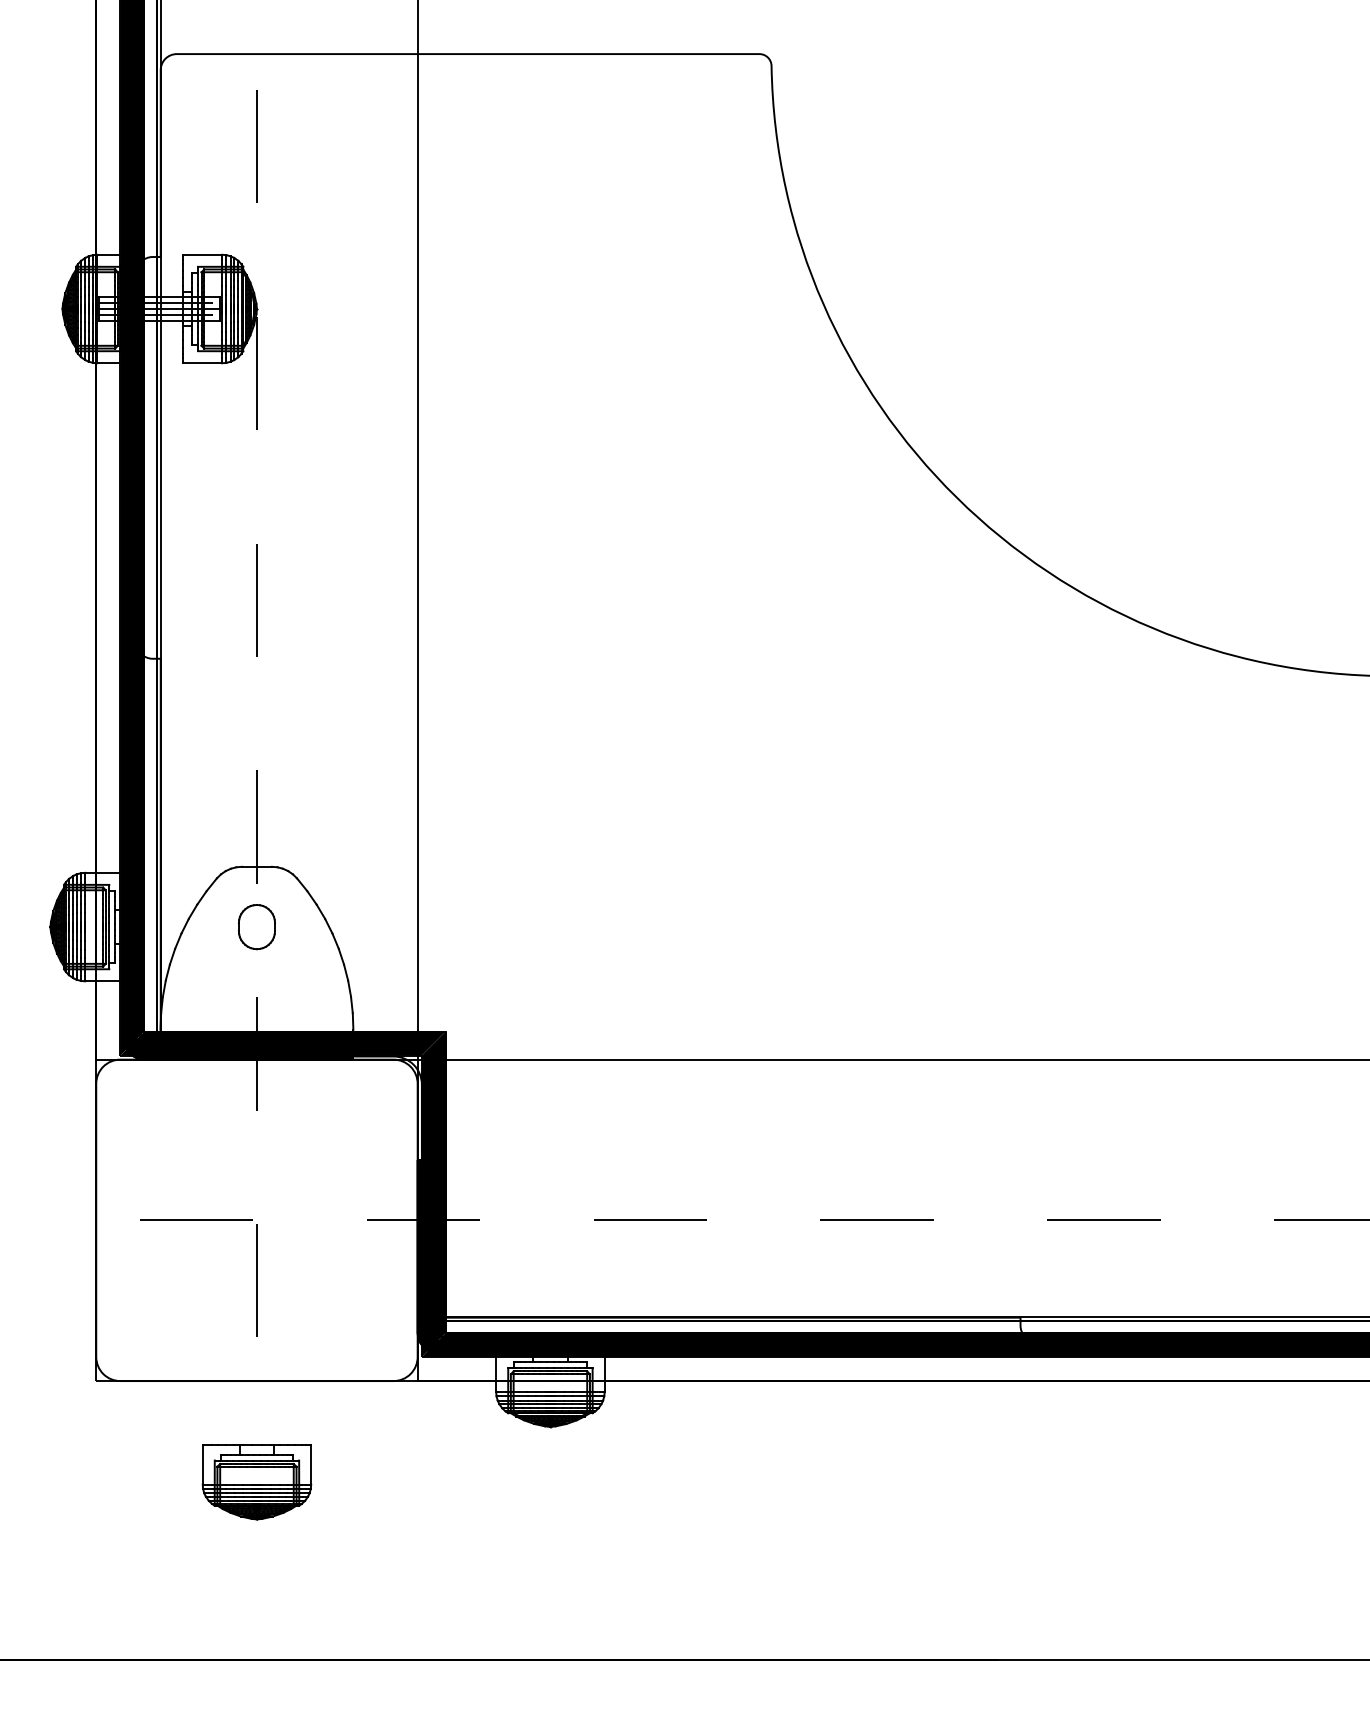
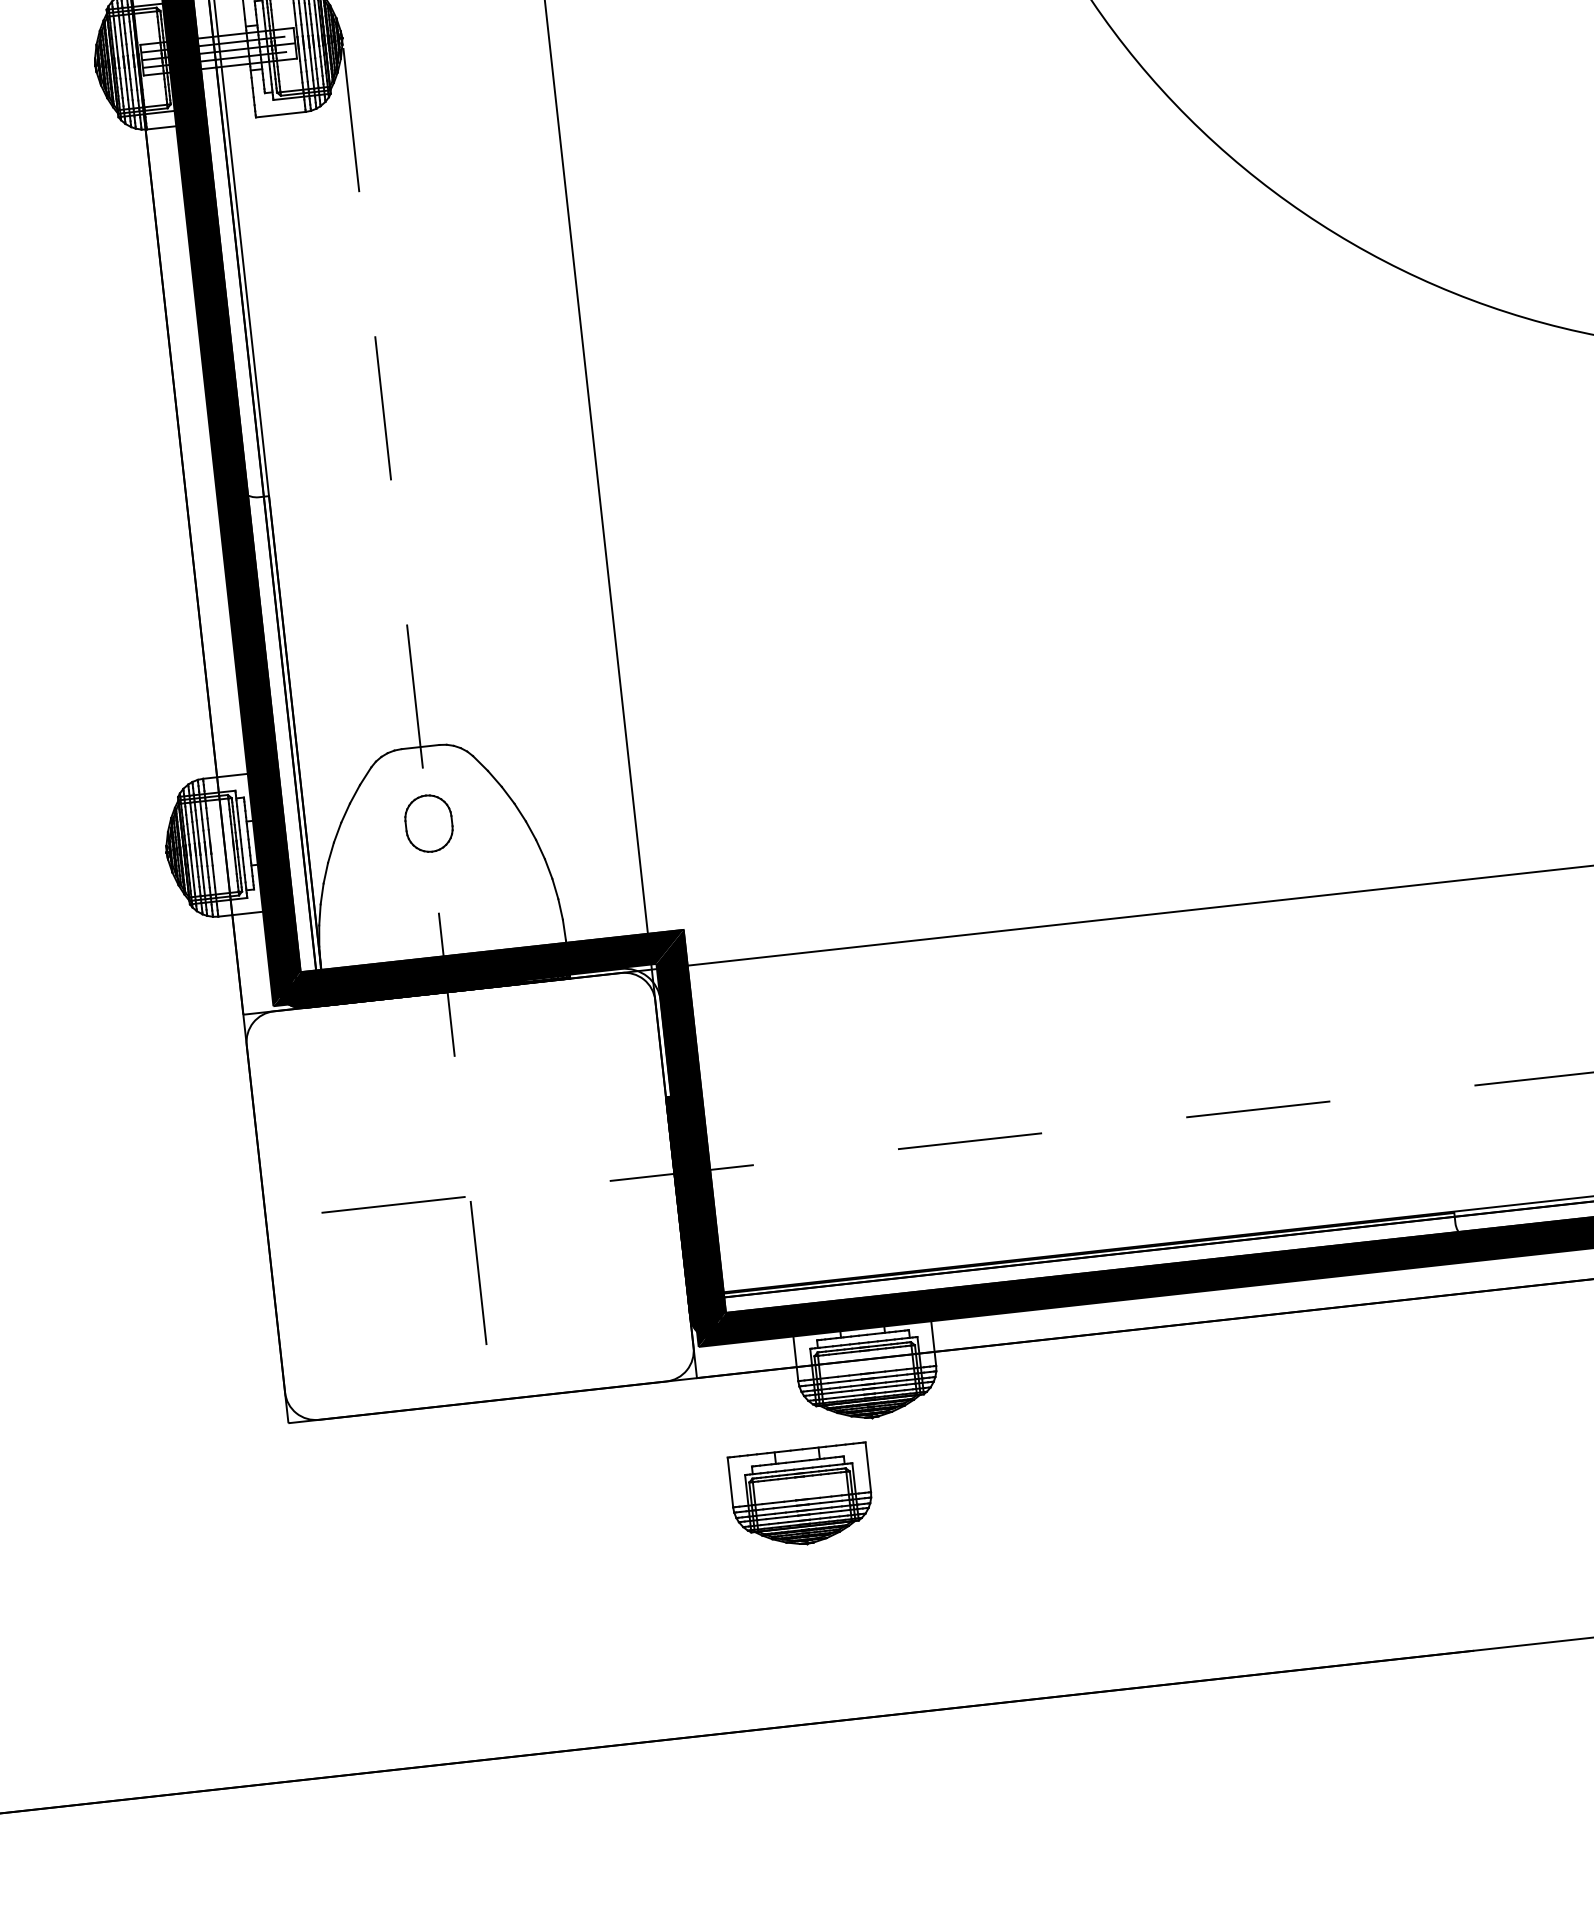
part: (256, 1482) -> (801, 1497), moved

